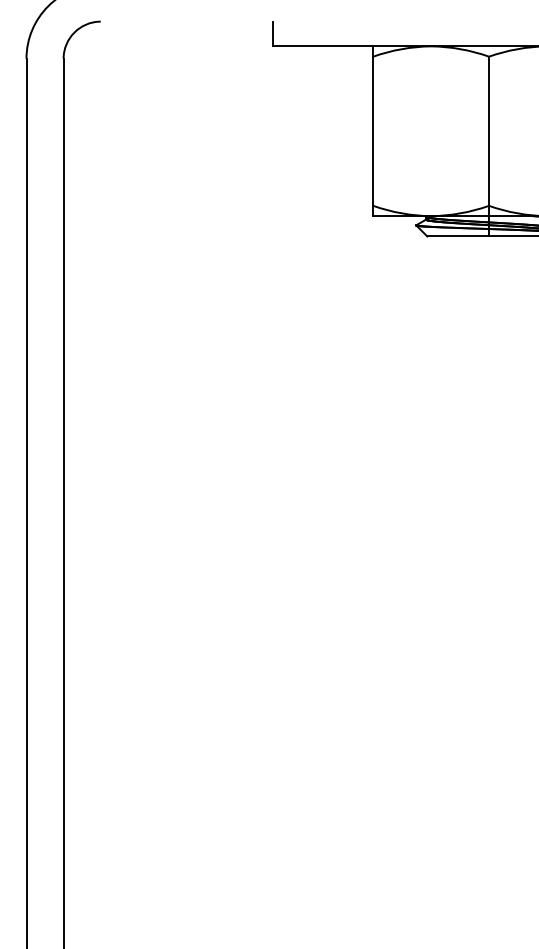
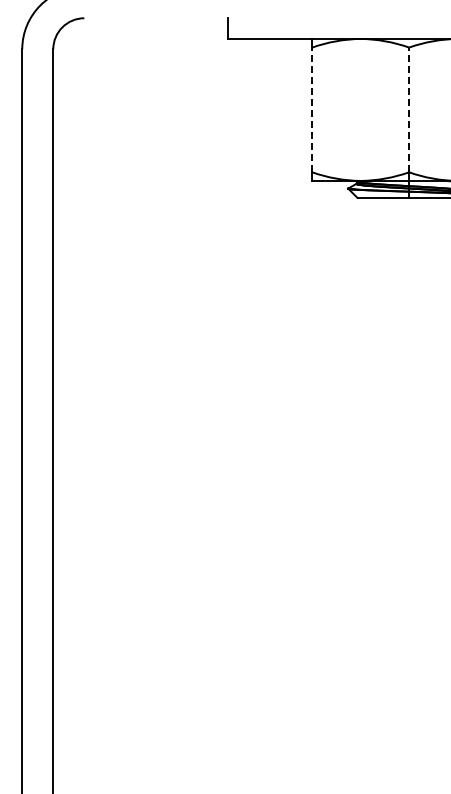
line: (373, 130) -> (312, 109), solid -> dashed
line: (489, 130) -> (409, 109), solid -> dashed

